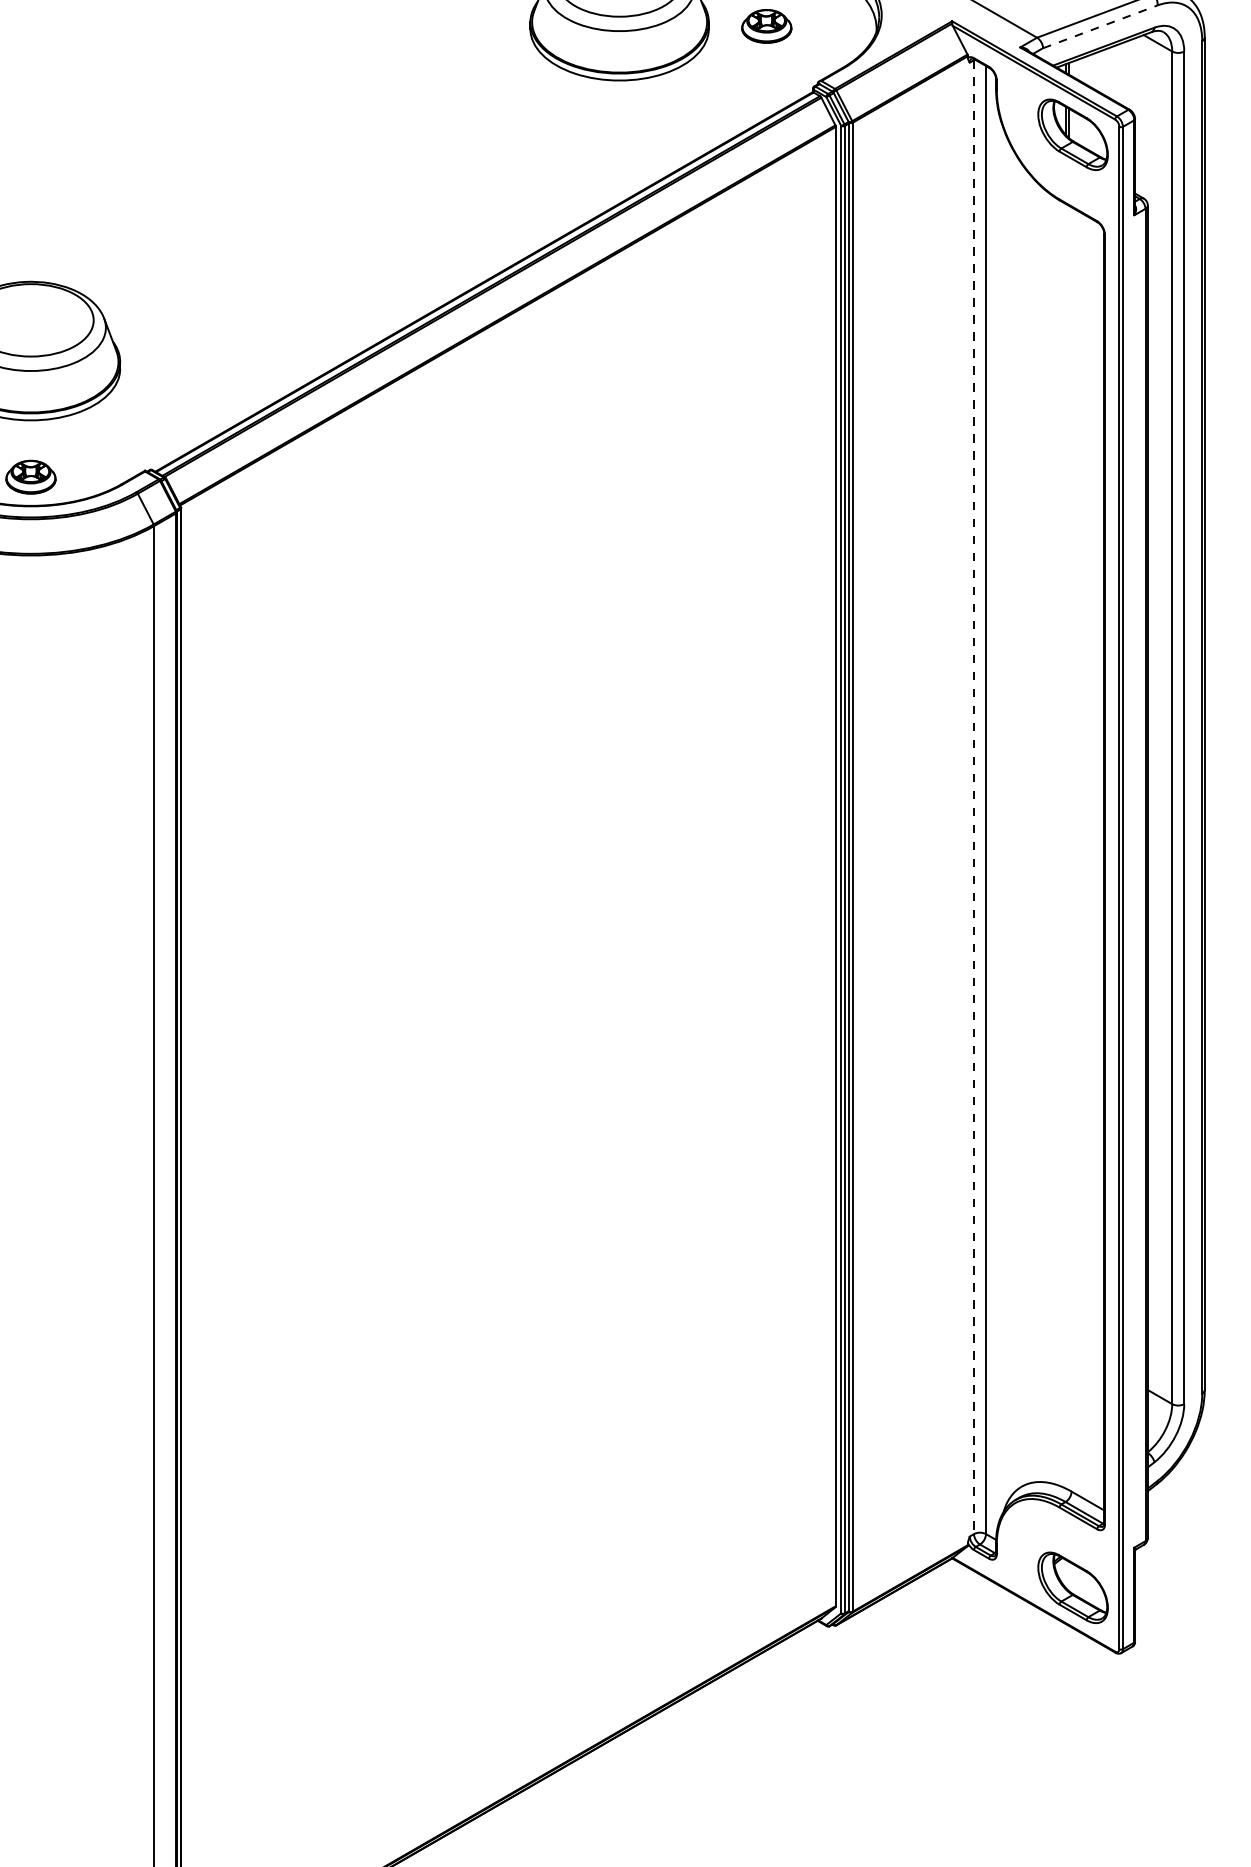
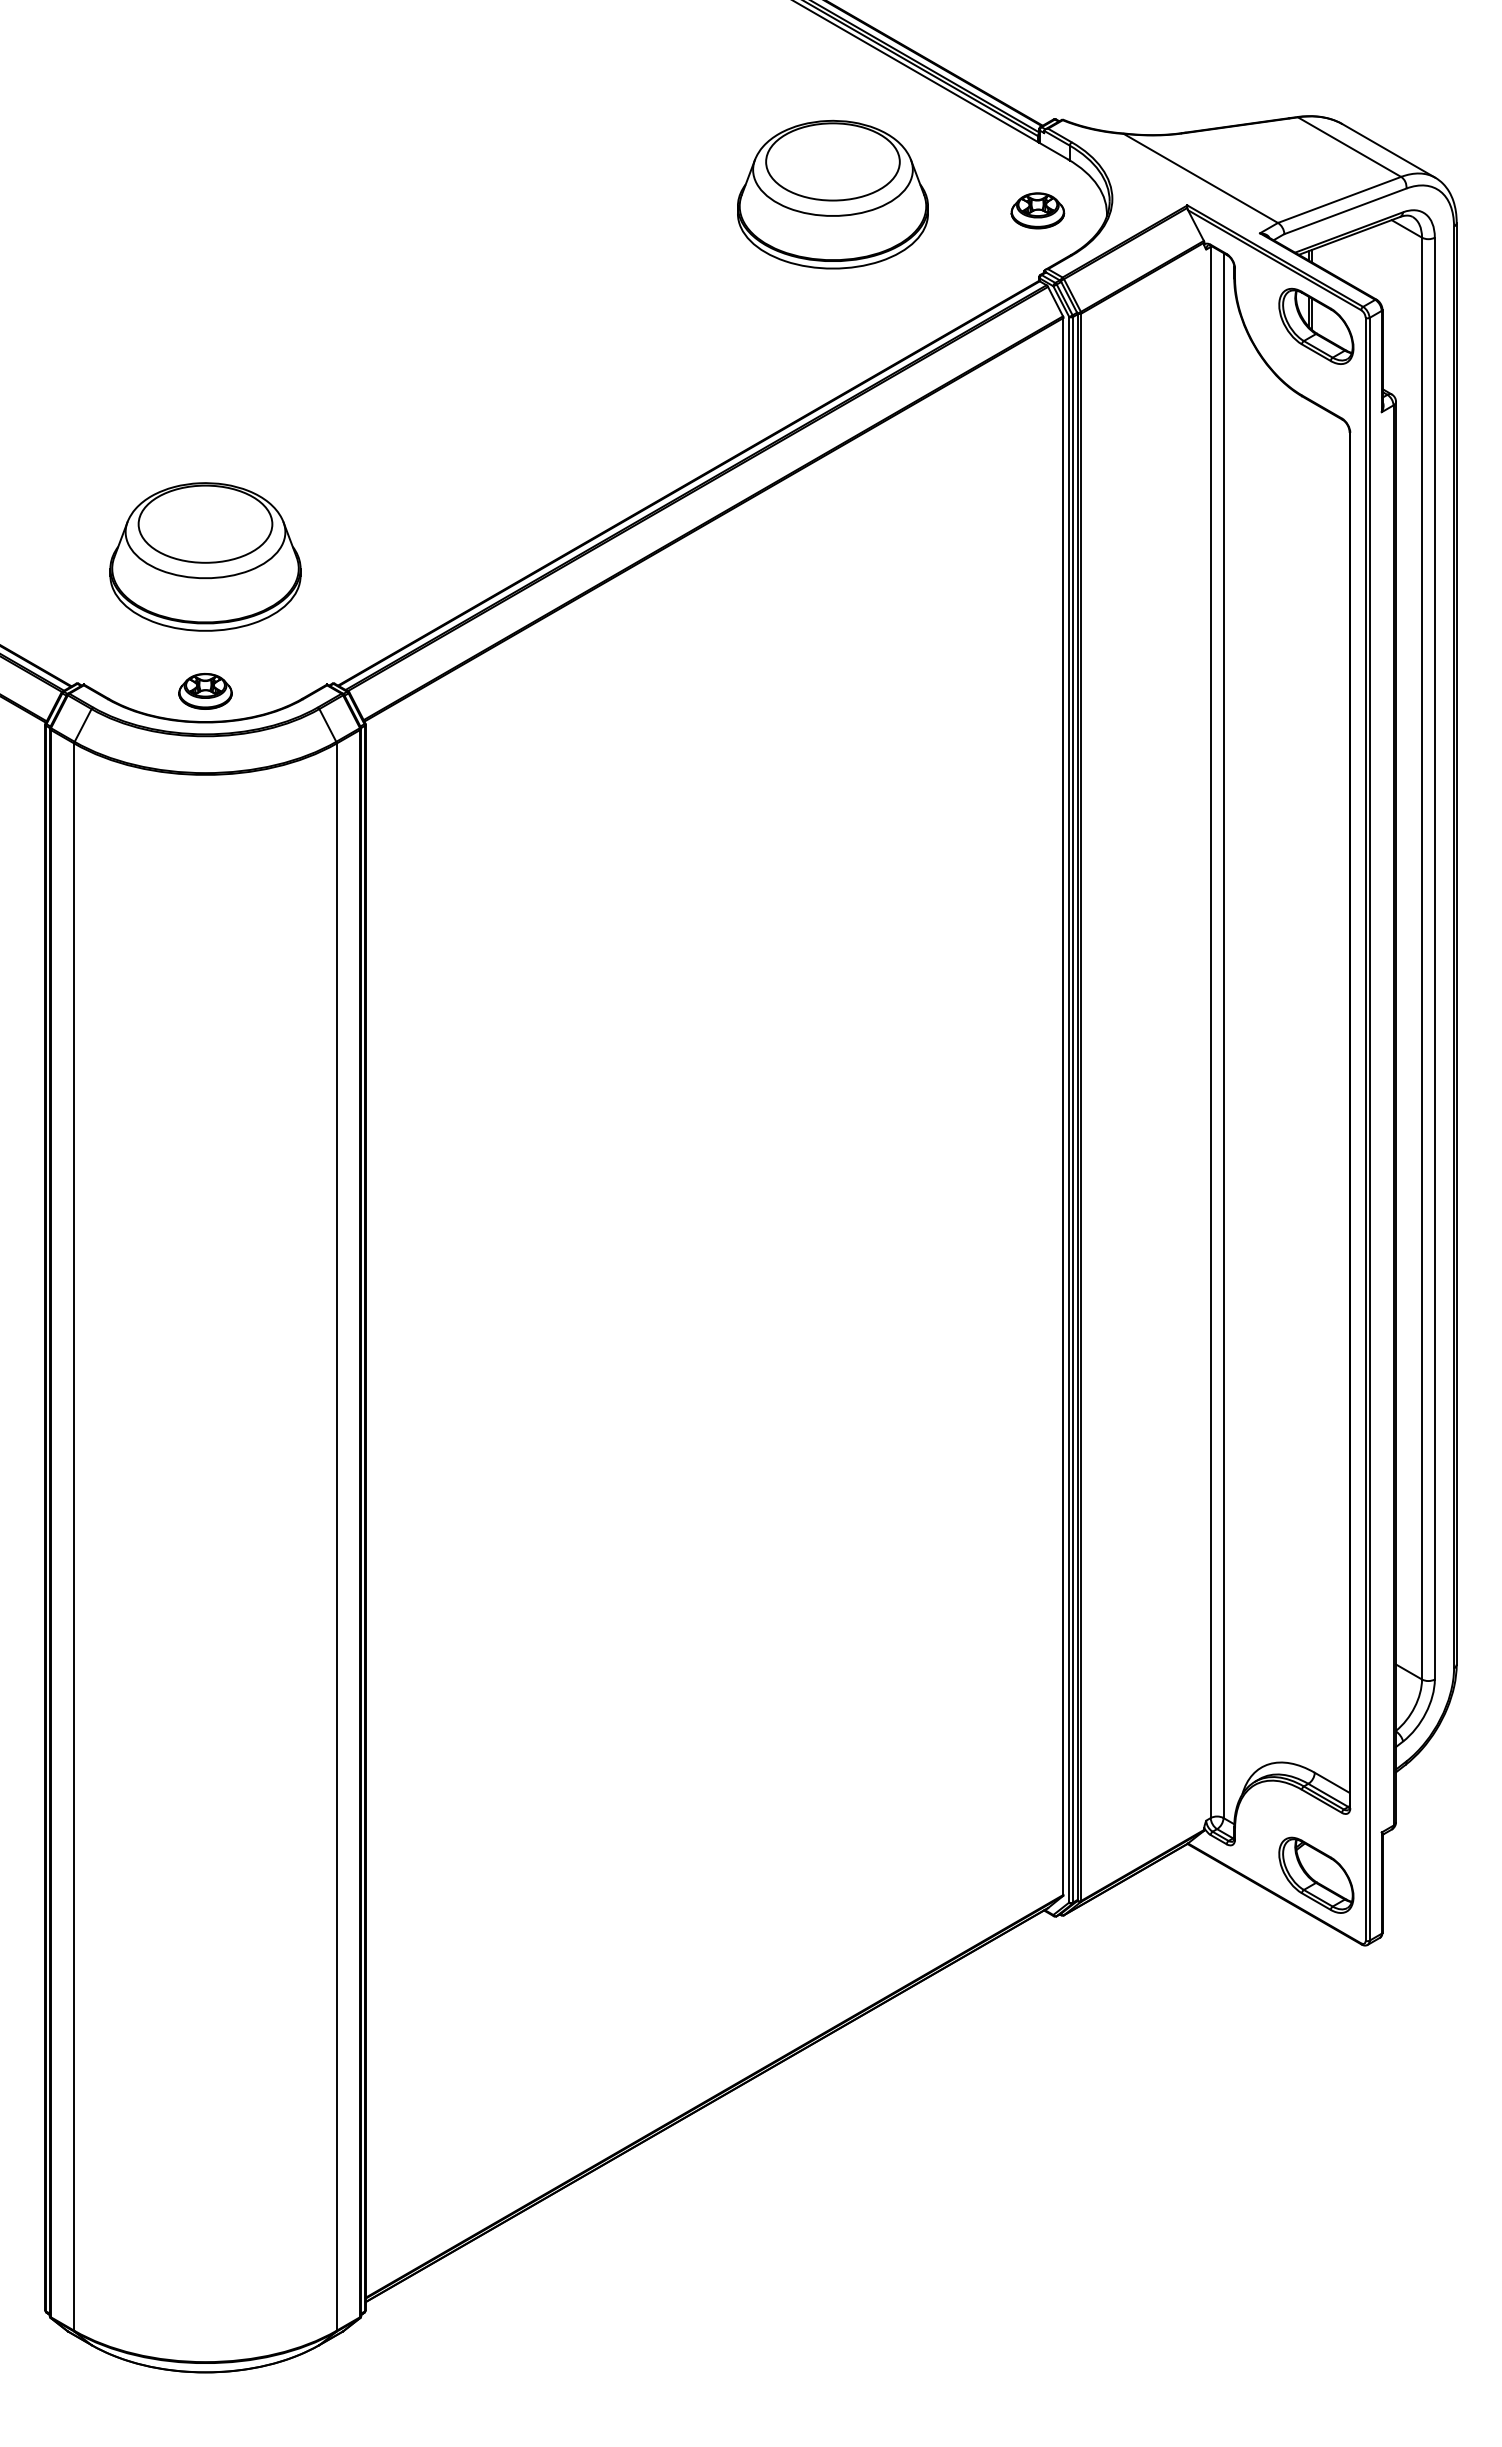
part: (766, 26) -> (1037, 210), moved
line: (1100, 26) -> (1345, 211), dashed -> solid
line: (973, 797) -> (1210, 1032), dashed -> solid

